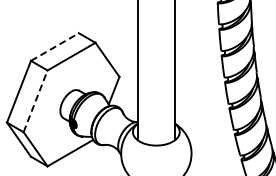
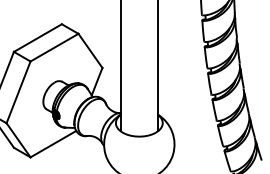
line: (54, 47) -> (37, 38), dashed -> solid
line: (35, 100) -> (18, 91), dashed -> solid

